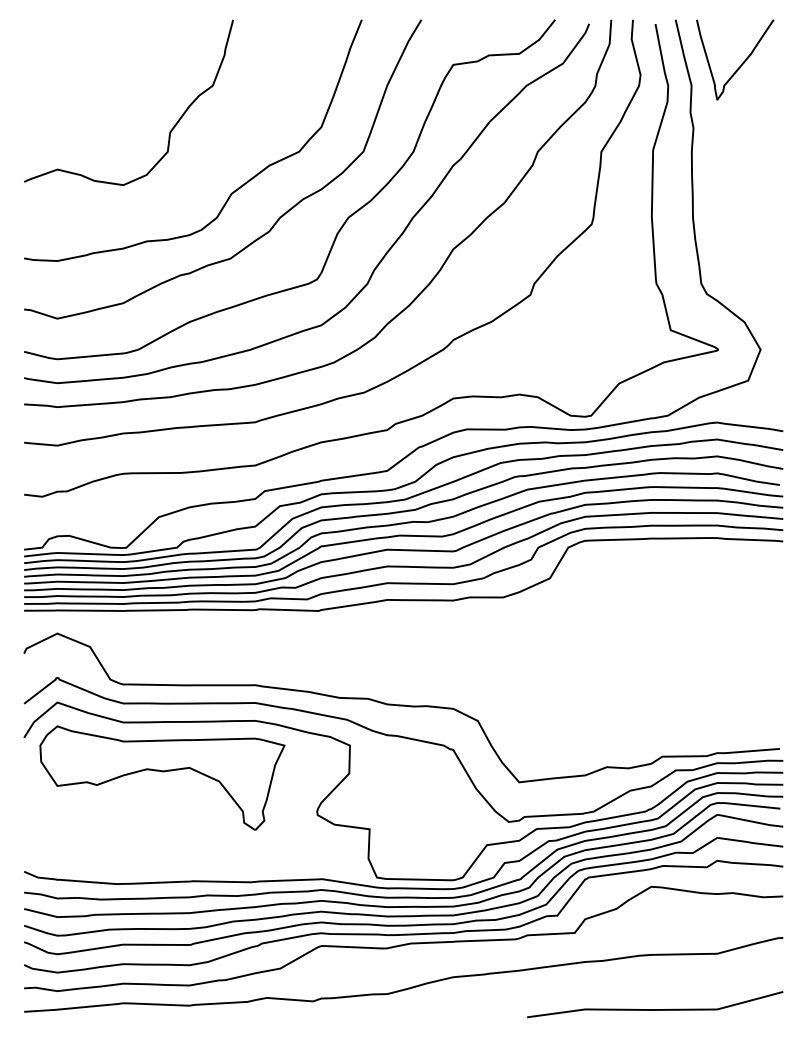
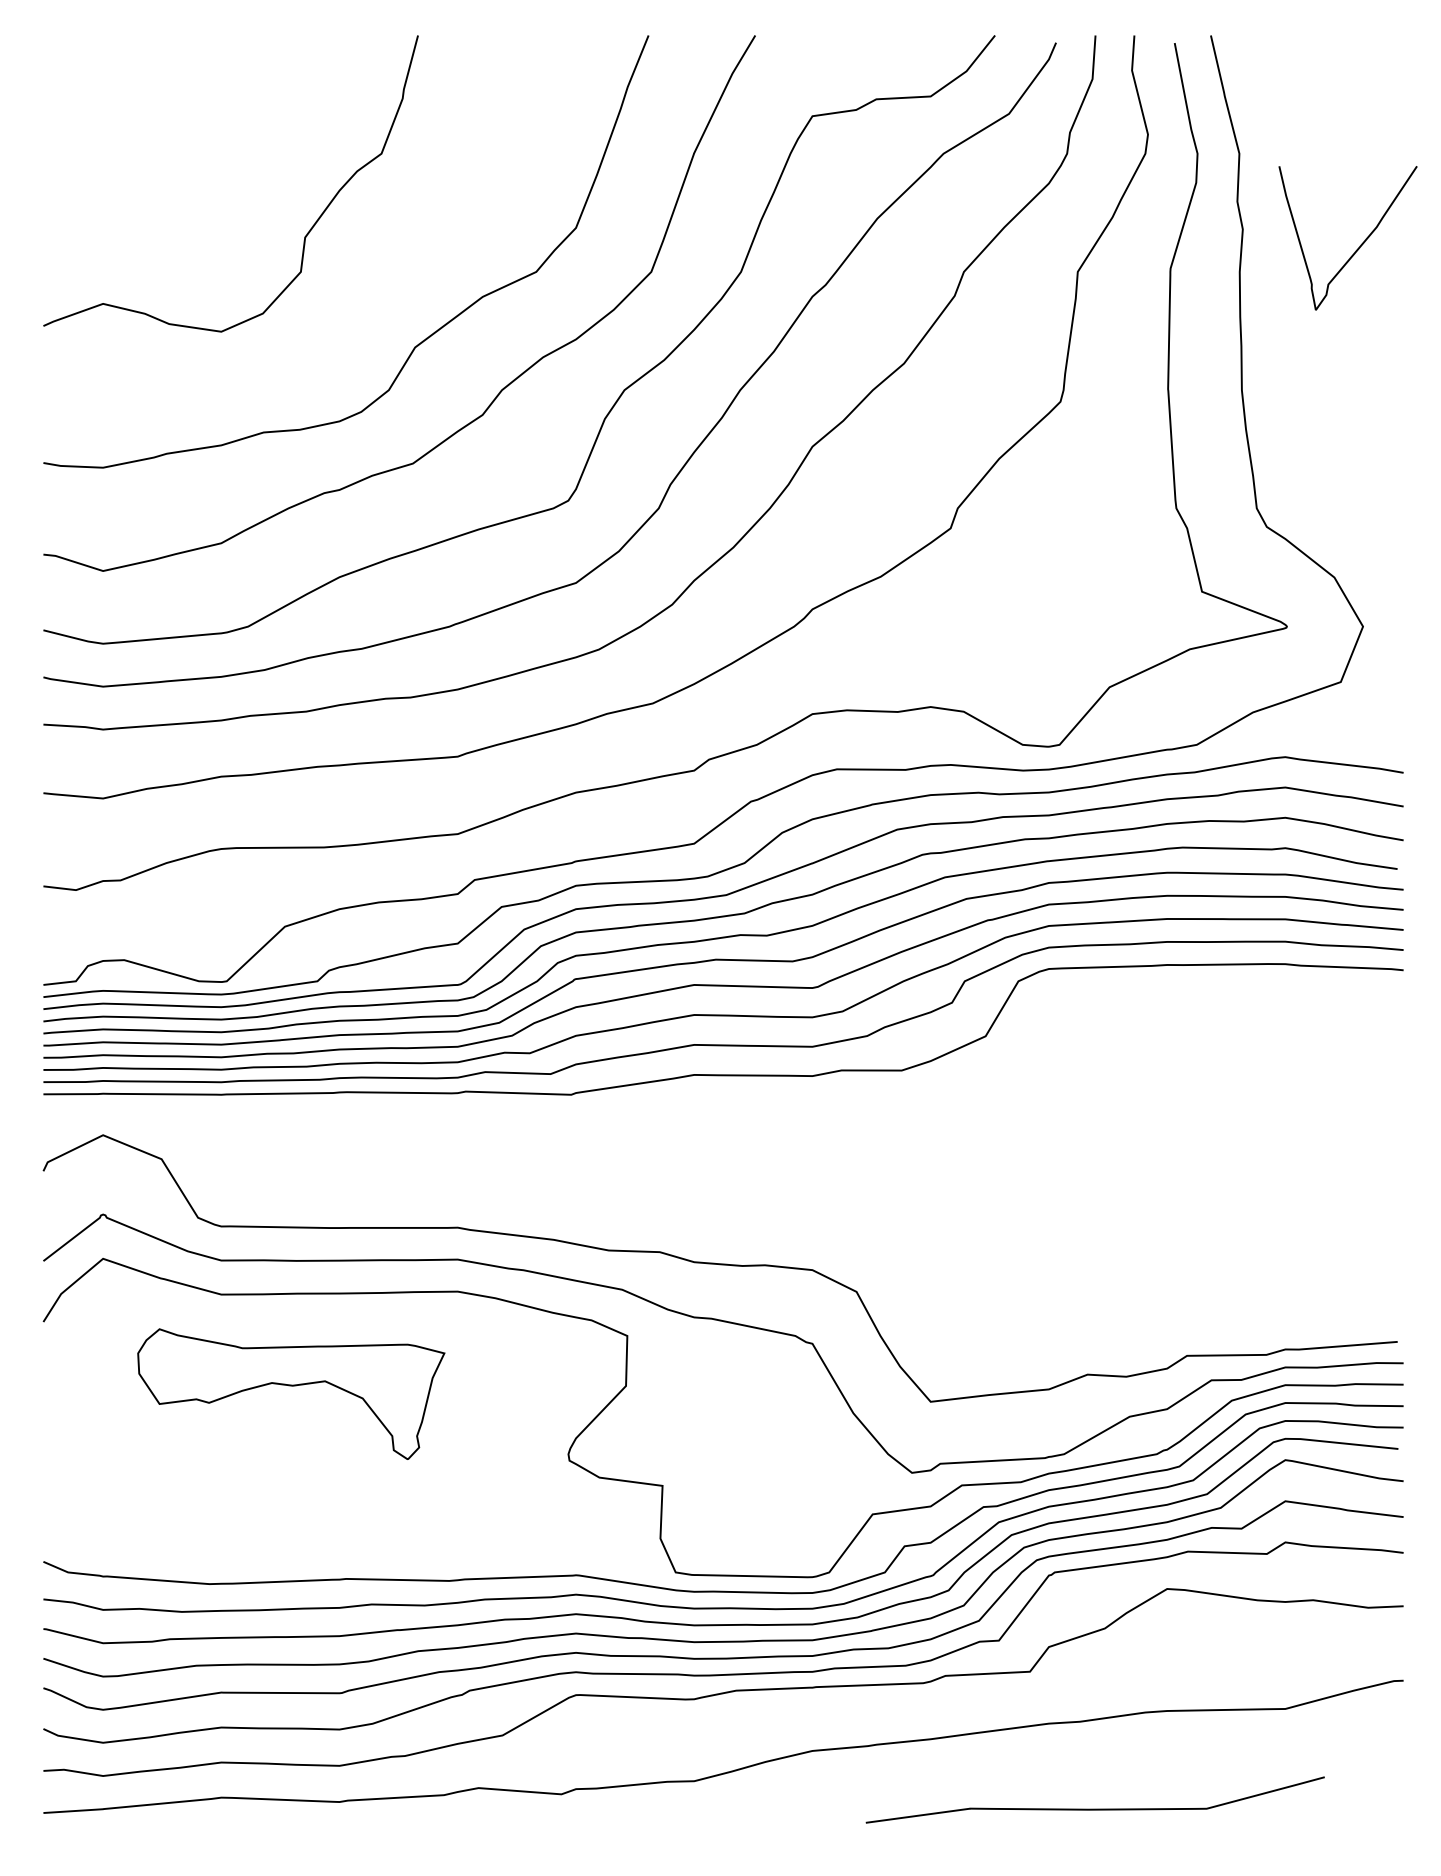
curve: (740, 64) -> (1357, 246), moved
part: (162, 777) -> (291, 1393), size x0.7
curve: (655, 1009) -> (1095, 1808), moved

